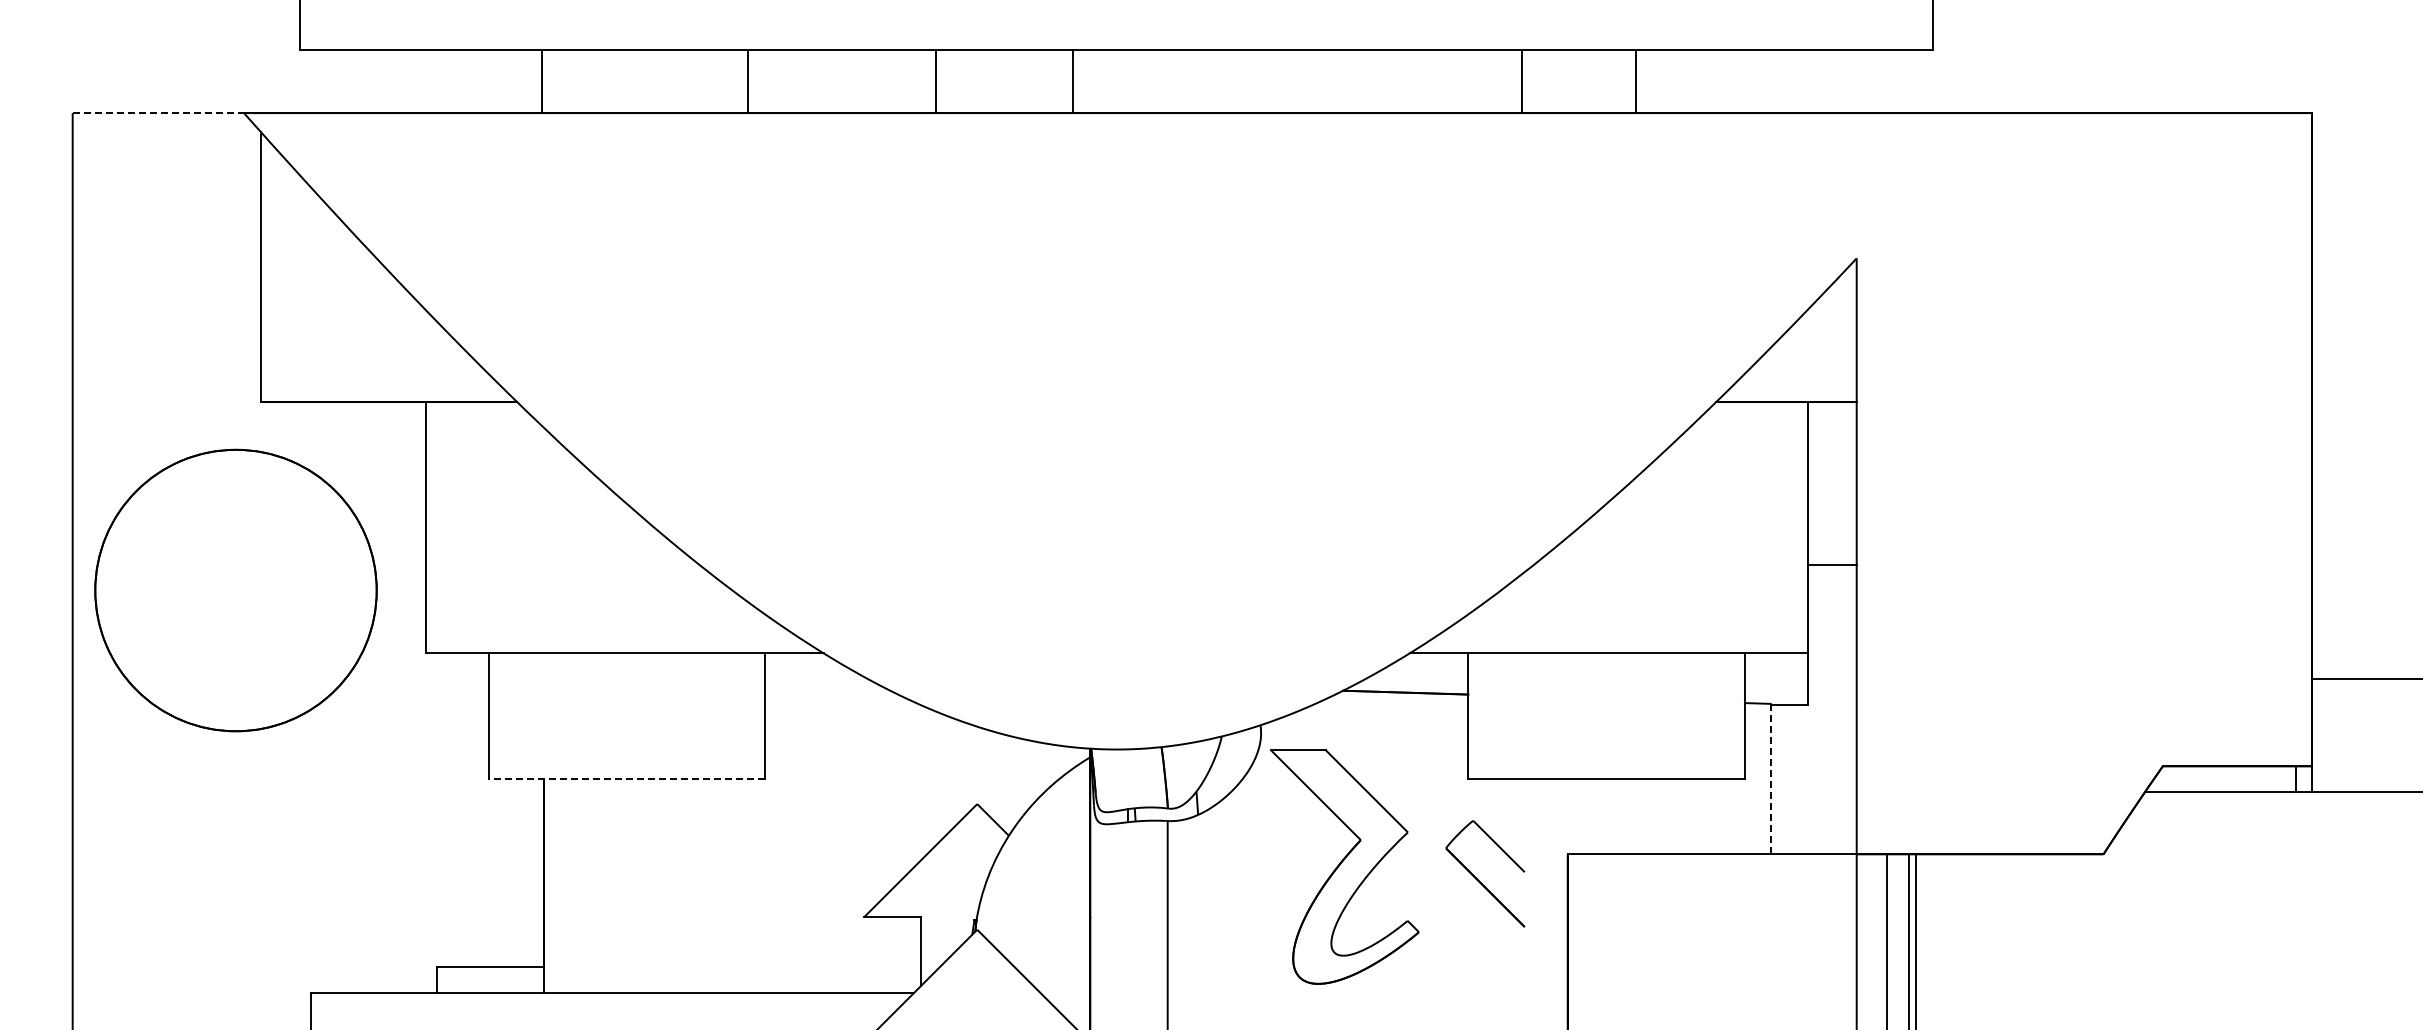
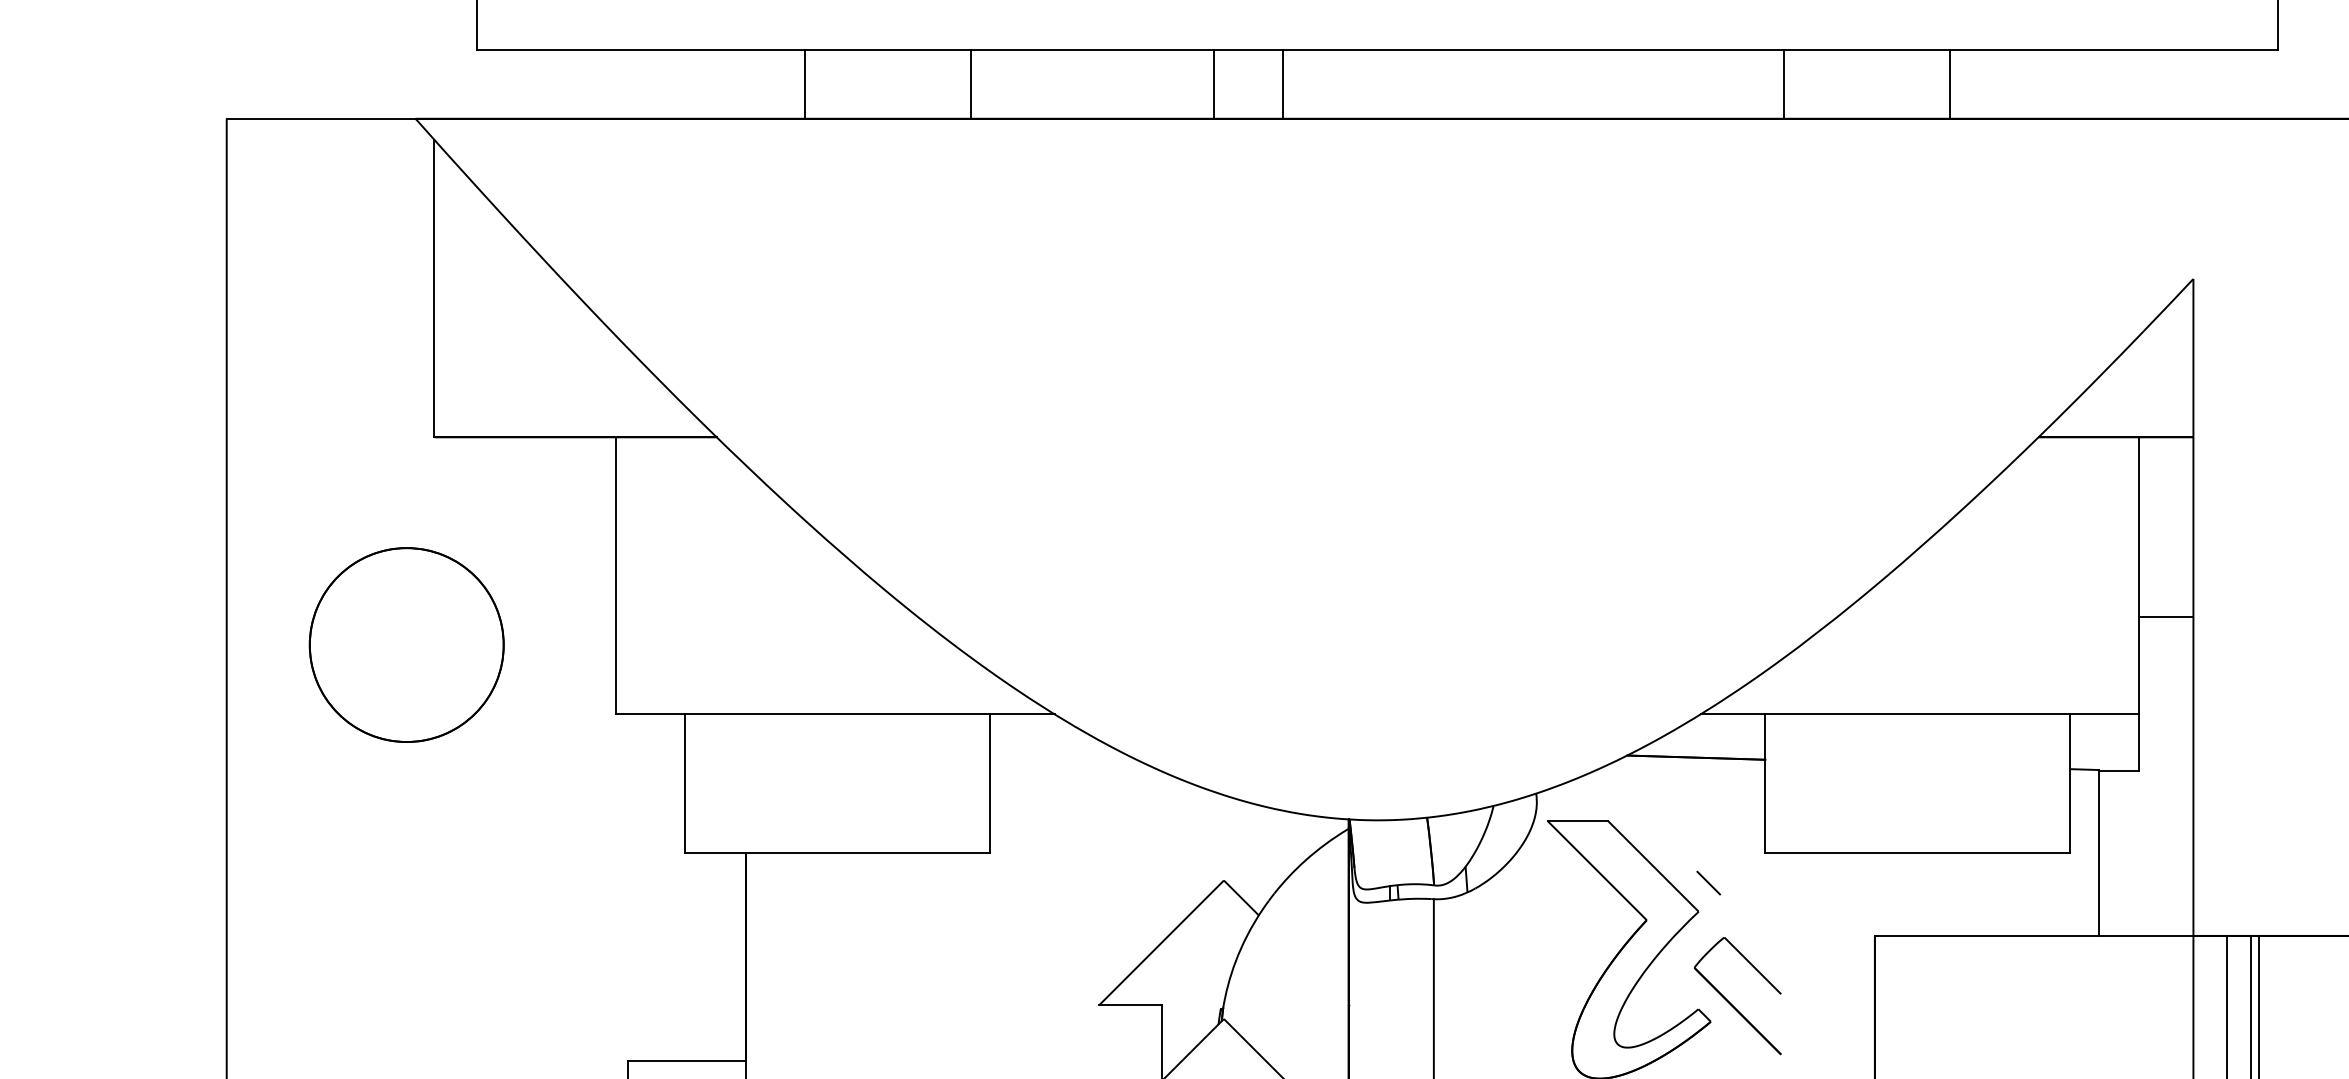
line: (542, 81) -> (805, 83), moved
line: (936, 81) -> (1214, 83), moved
line: (1073, 81) -> (1283, 83), moved
line: (1521, 81) -> (1784, 83), moved
line: (158, 113) -> (321, 119), dashed -> solid
part: (235, 590) -> (406, 645), size x0.62
line: (626, 778) -> (837, 852), dashed -> solid
line: (1770, 779) -> (2098, 853), dashed -> solid
line: (1416, 806) -> (1708, 883), added
part: (1478, 879) -> (1730, 1002), moved

